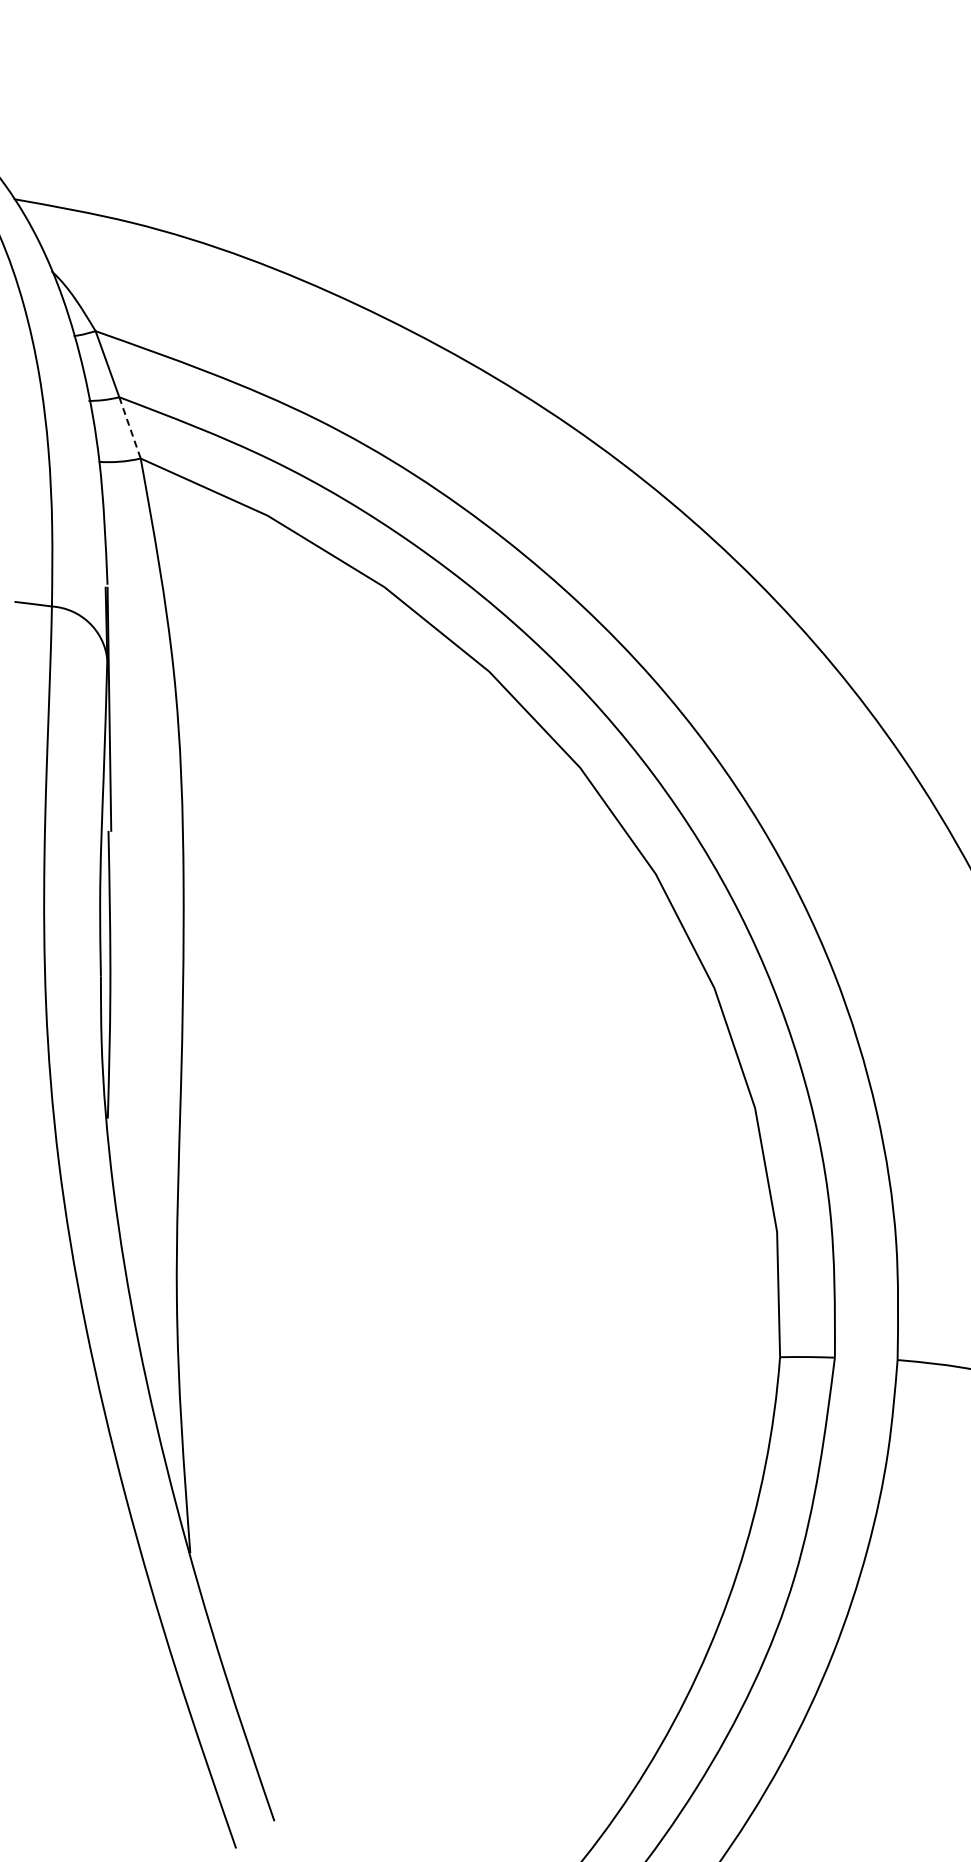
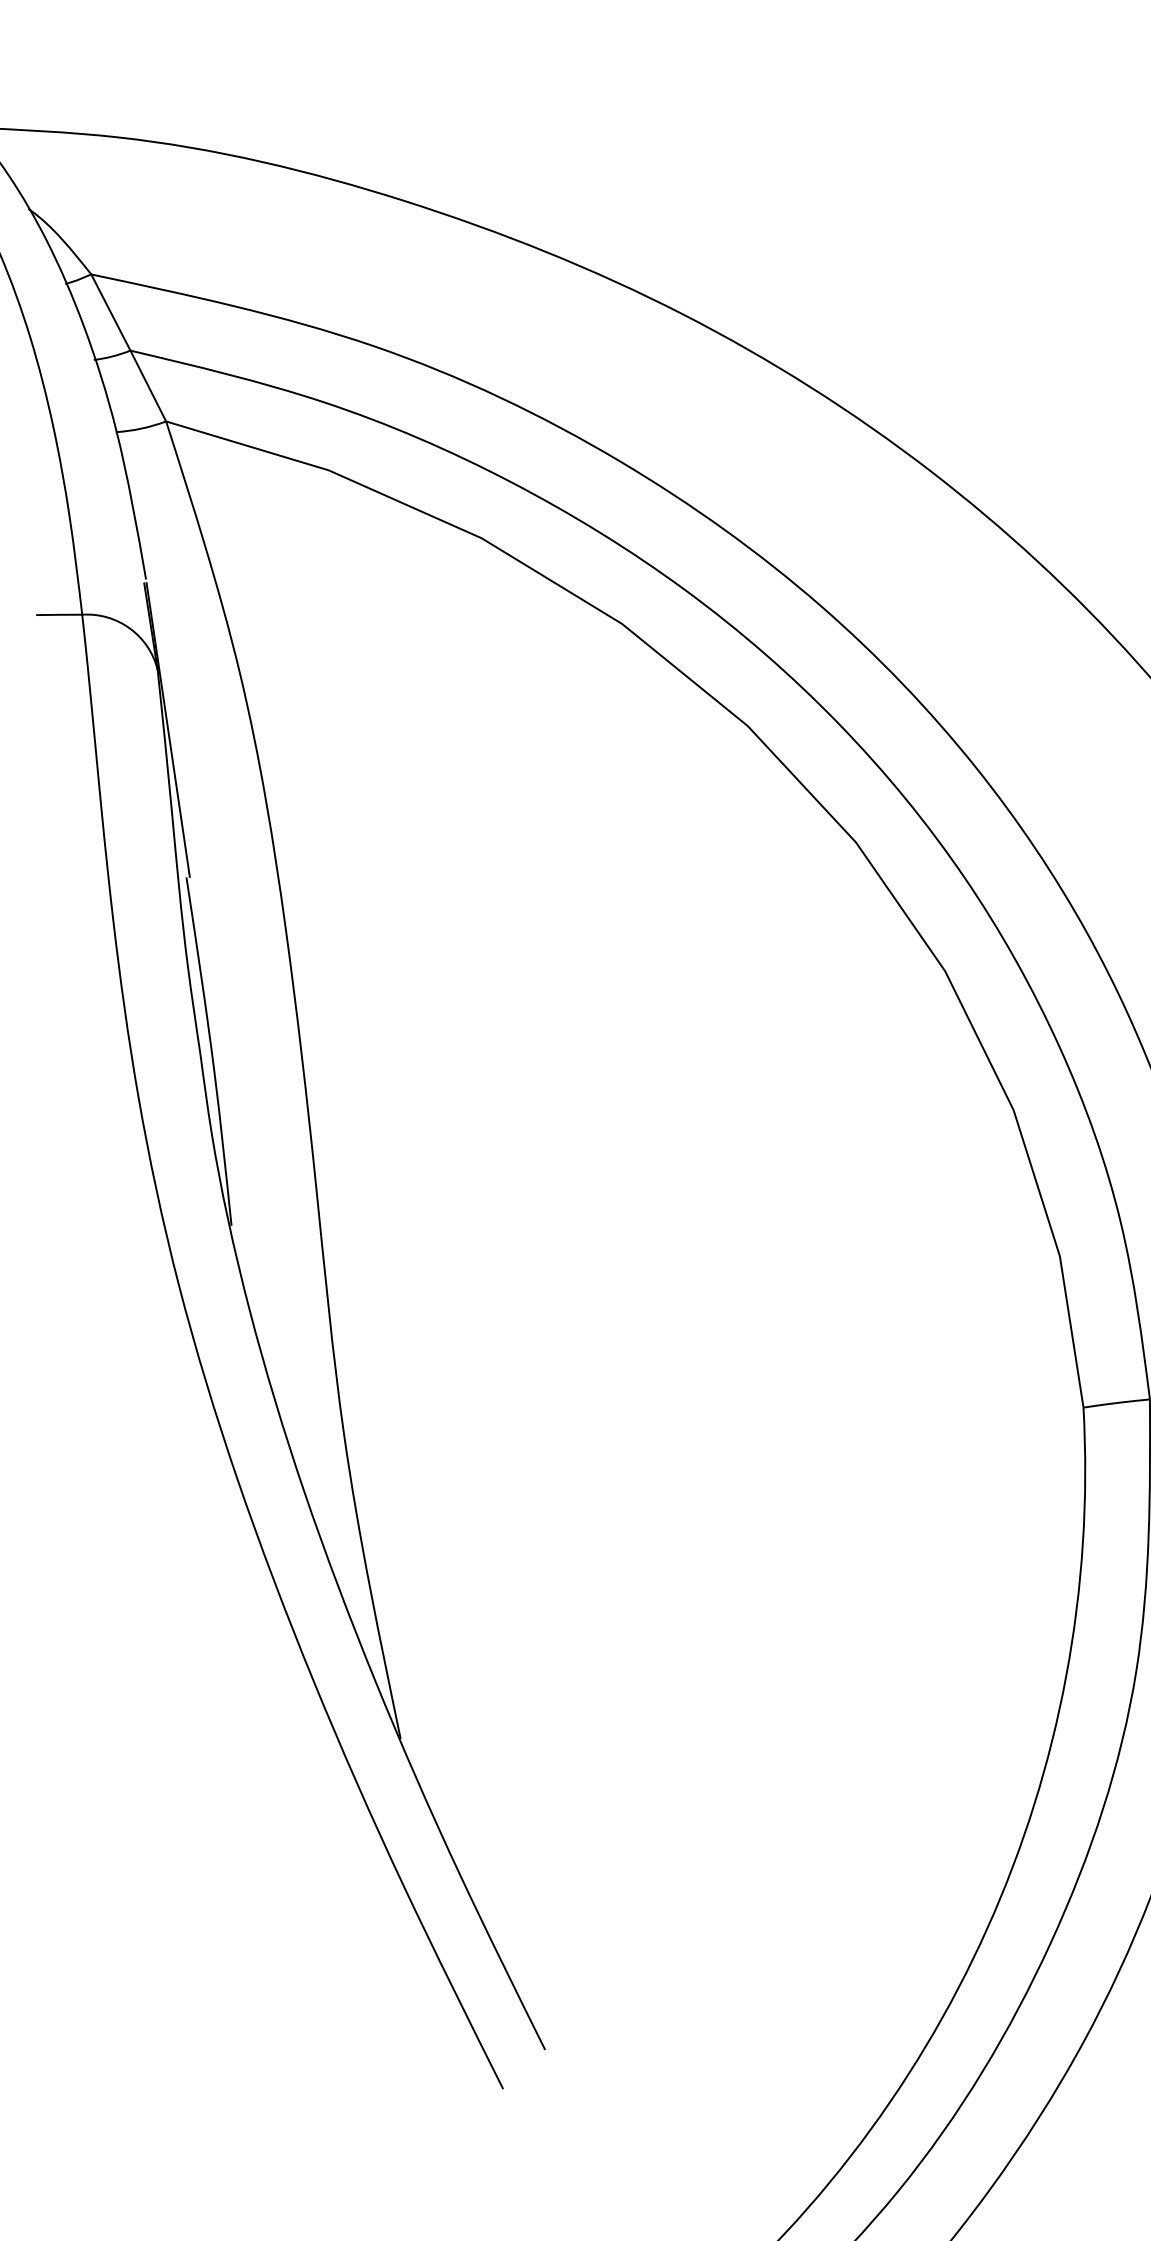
line: (130, 428) -> (148, 386), dashed -> solid

